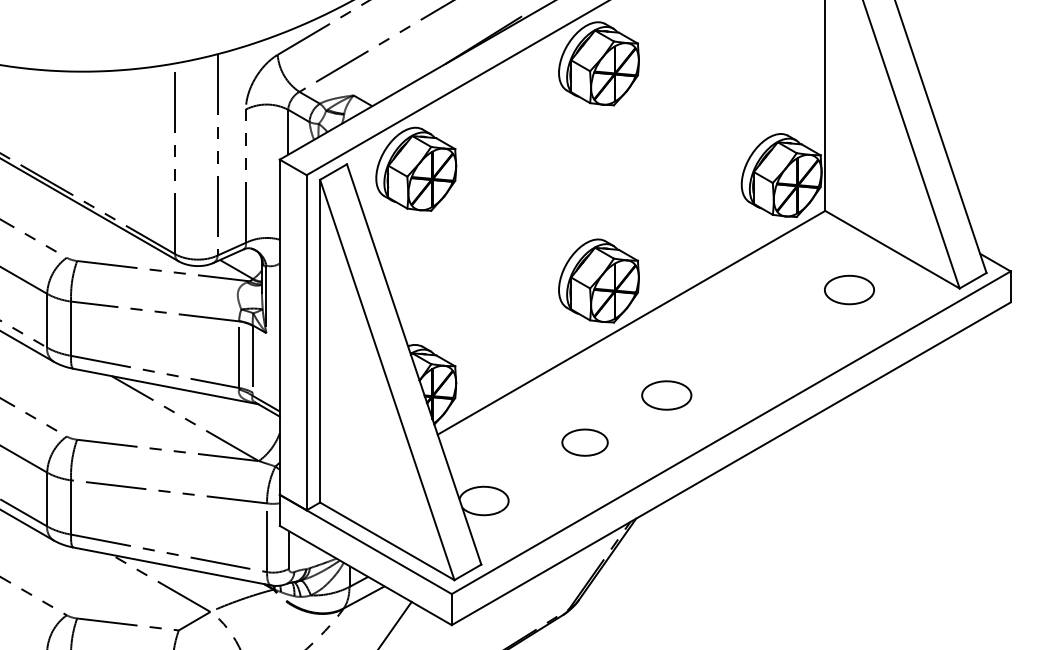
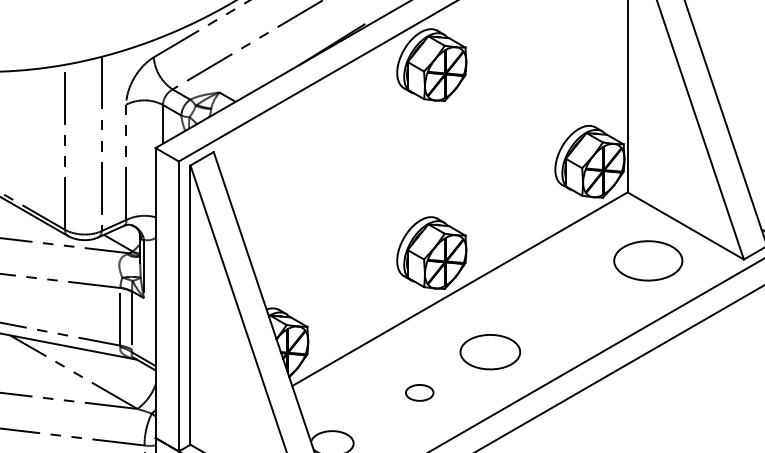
part: (416, 168) -> (273, 155), removed
part: (849, 289) -> (648, 260), size x1.6
part: (666, 395) -> (490, 352), size x1.4
part: (584, 442) -> (419, 392), size x0.7

